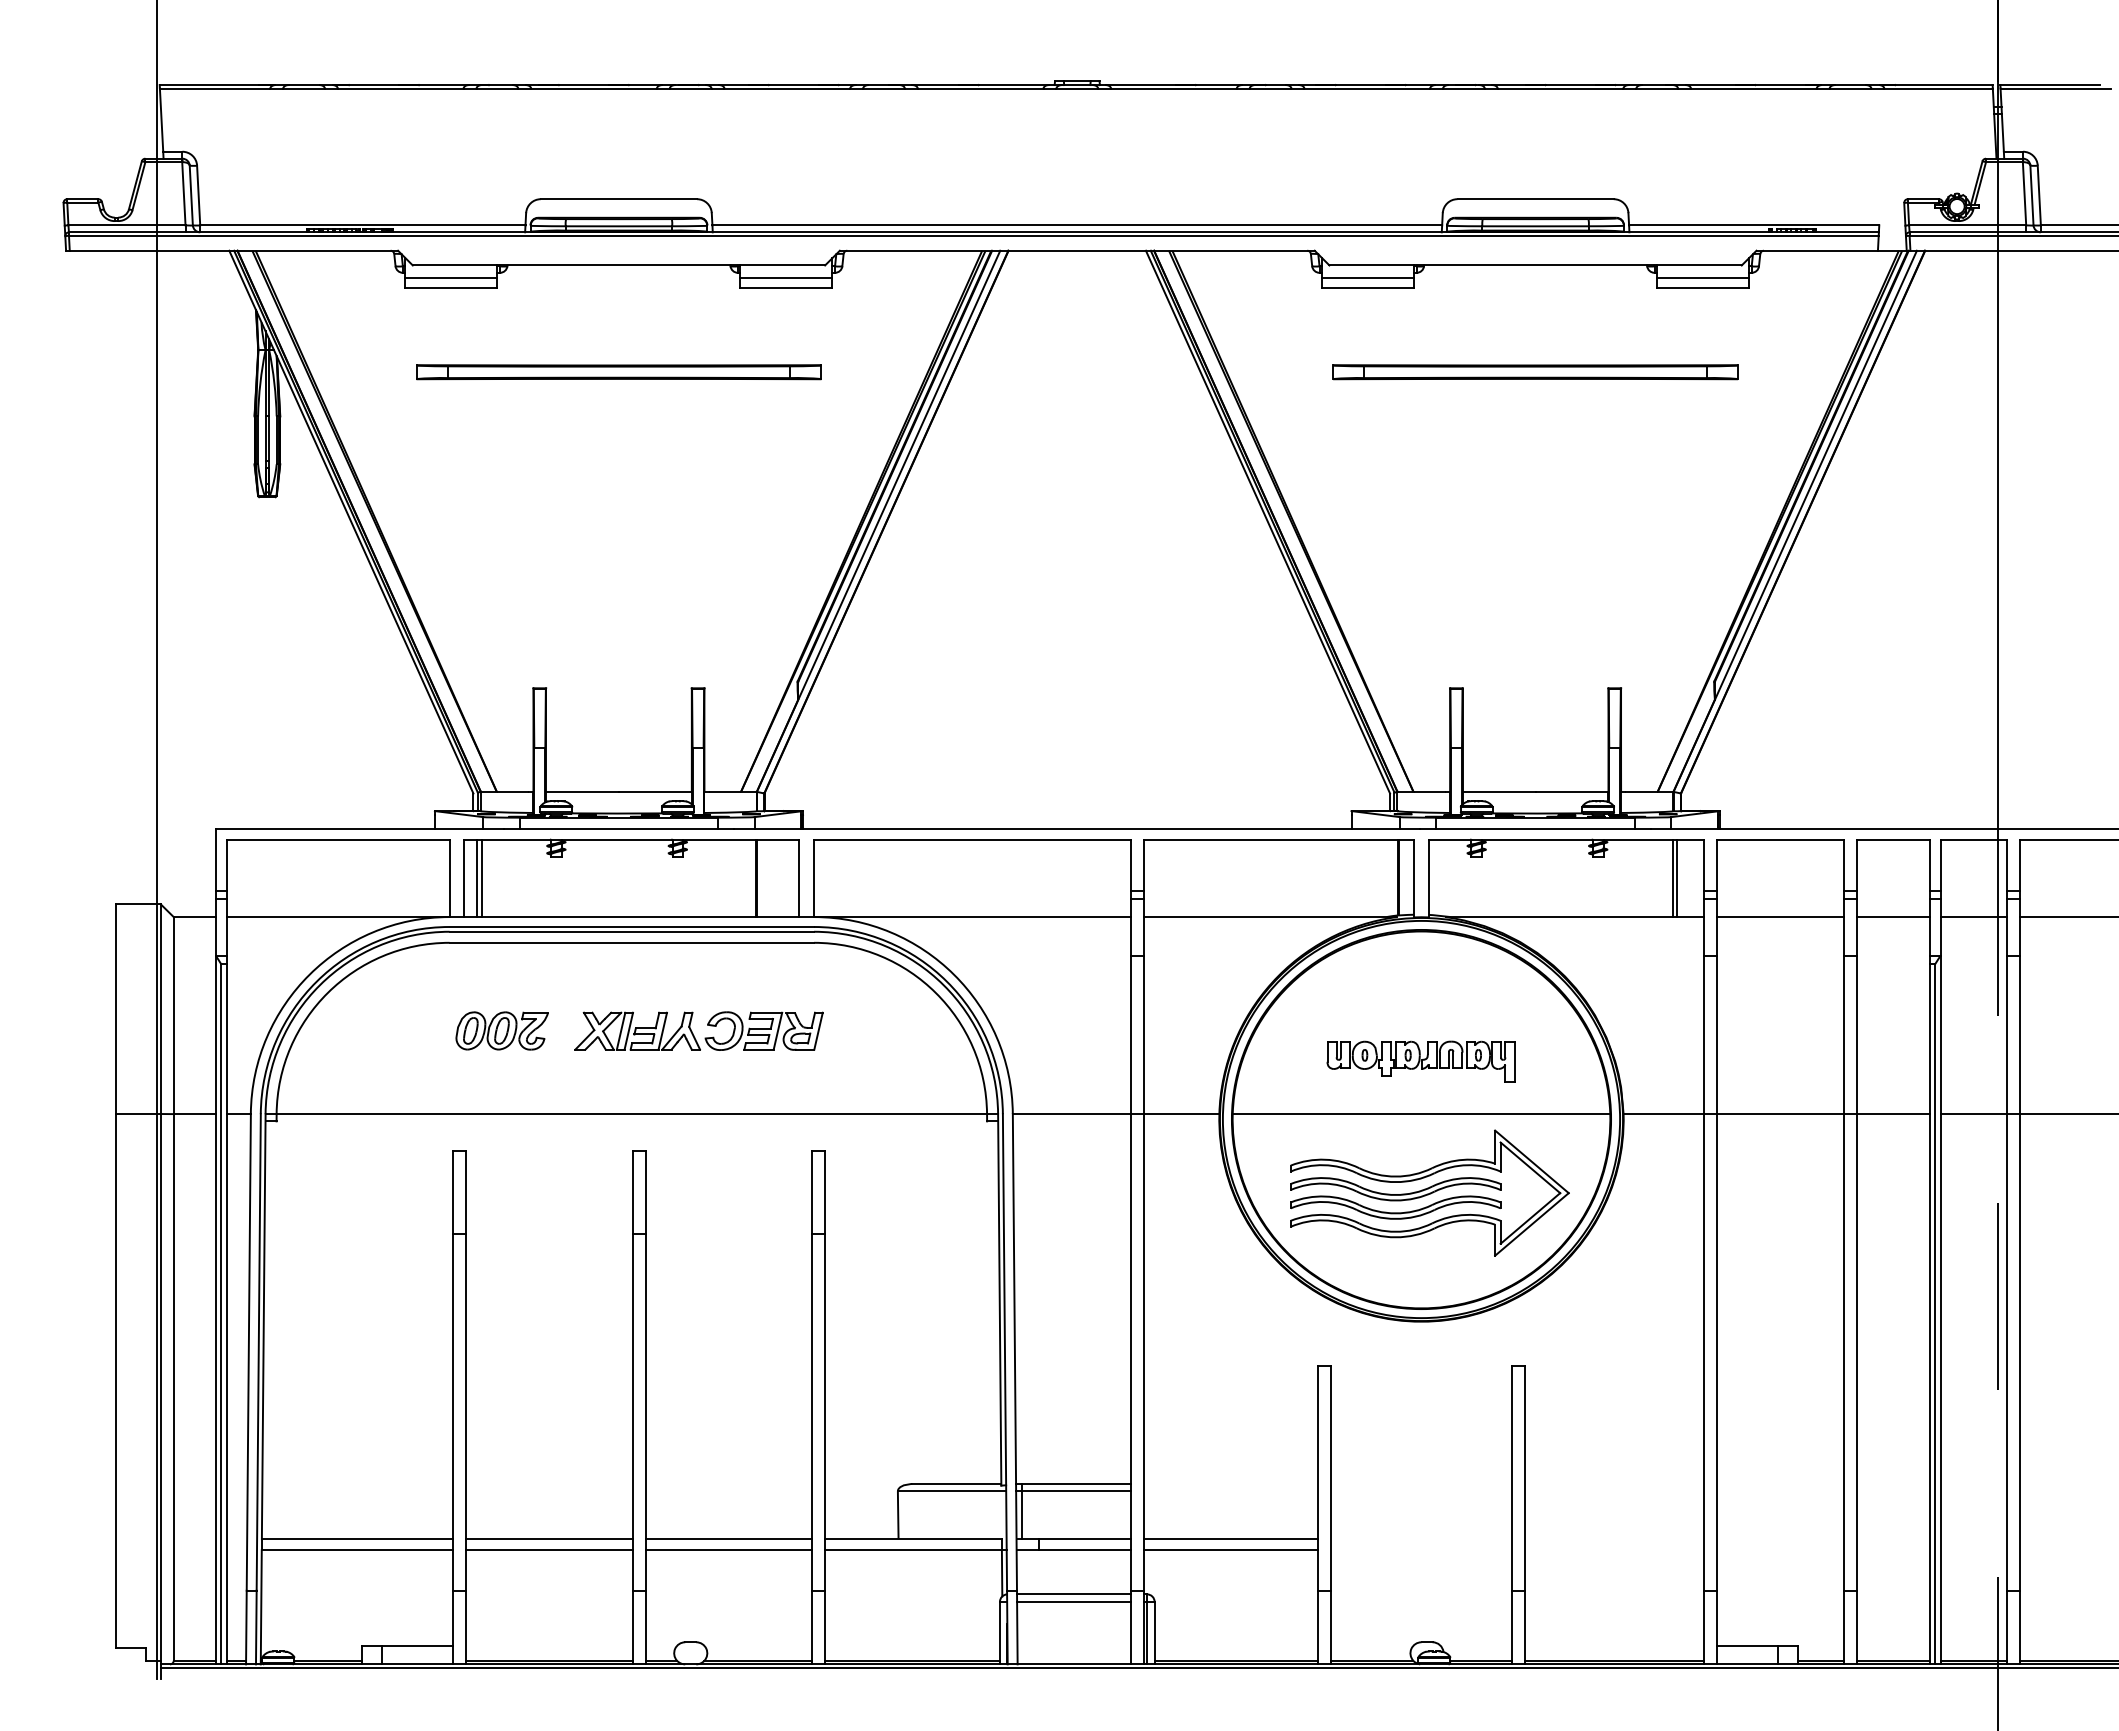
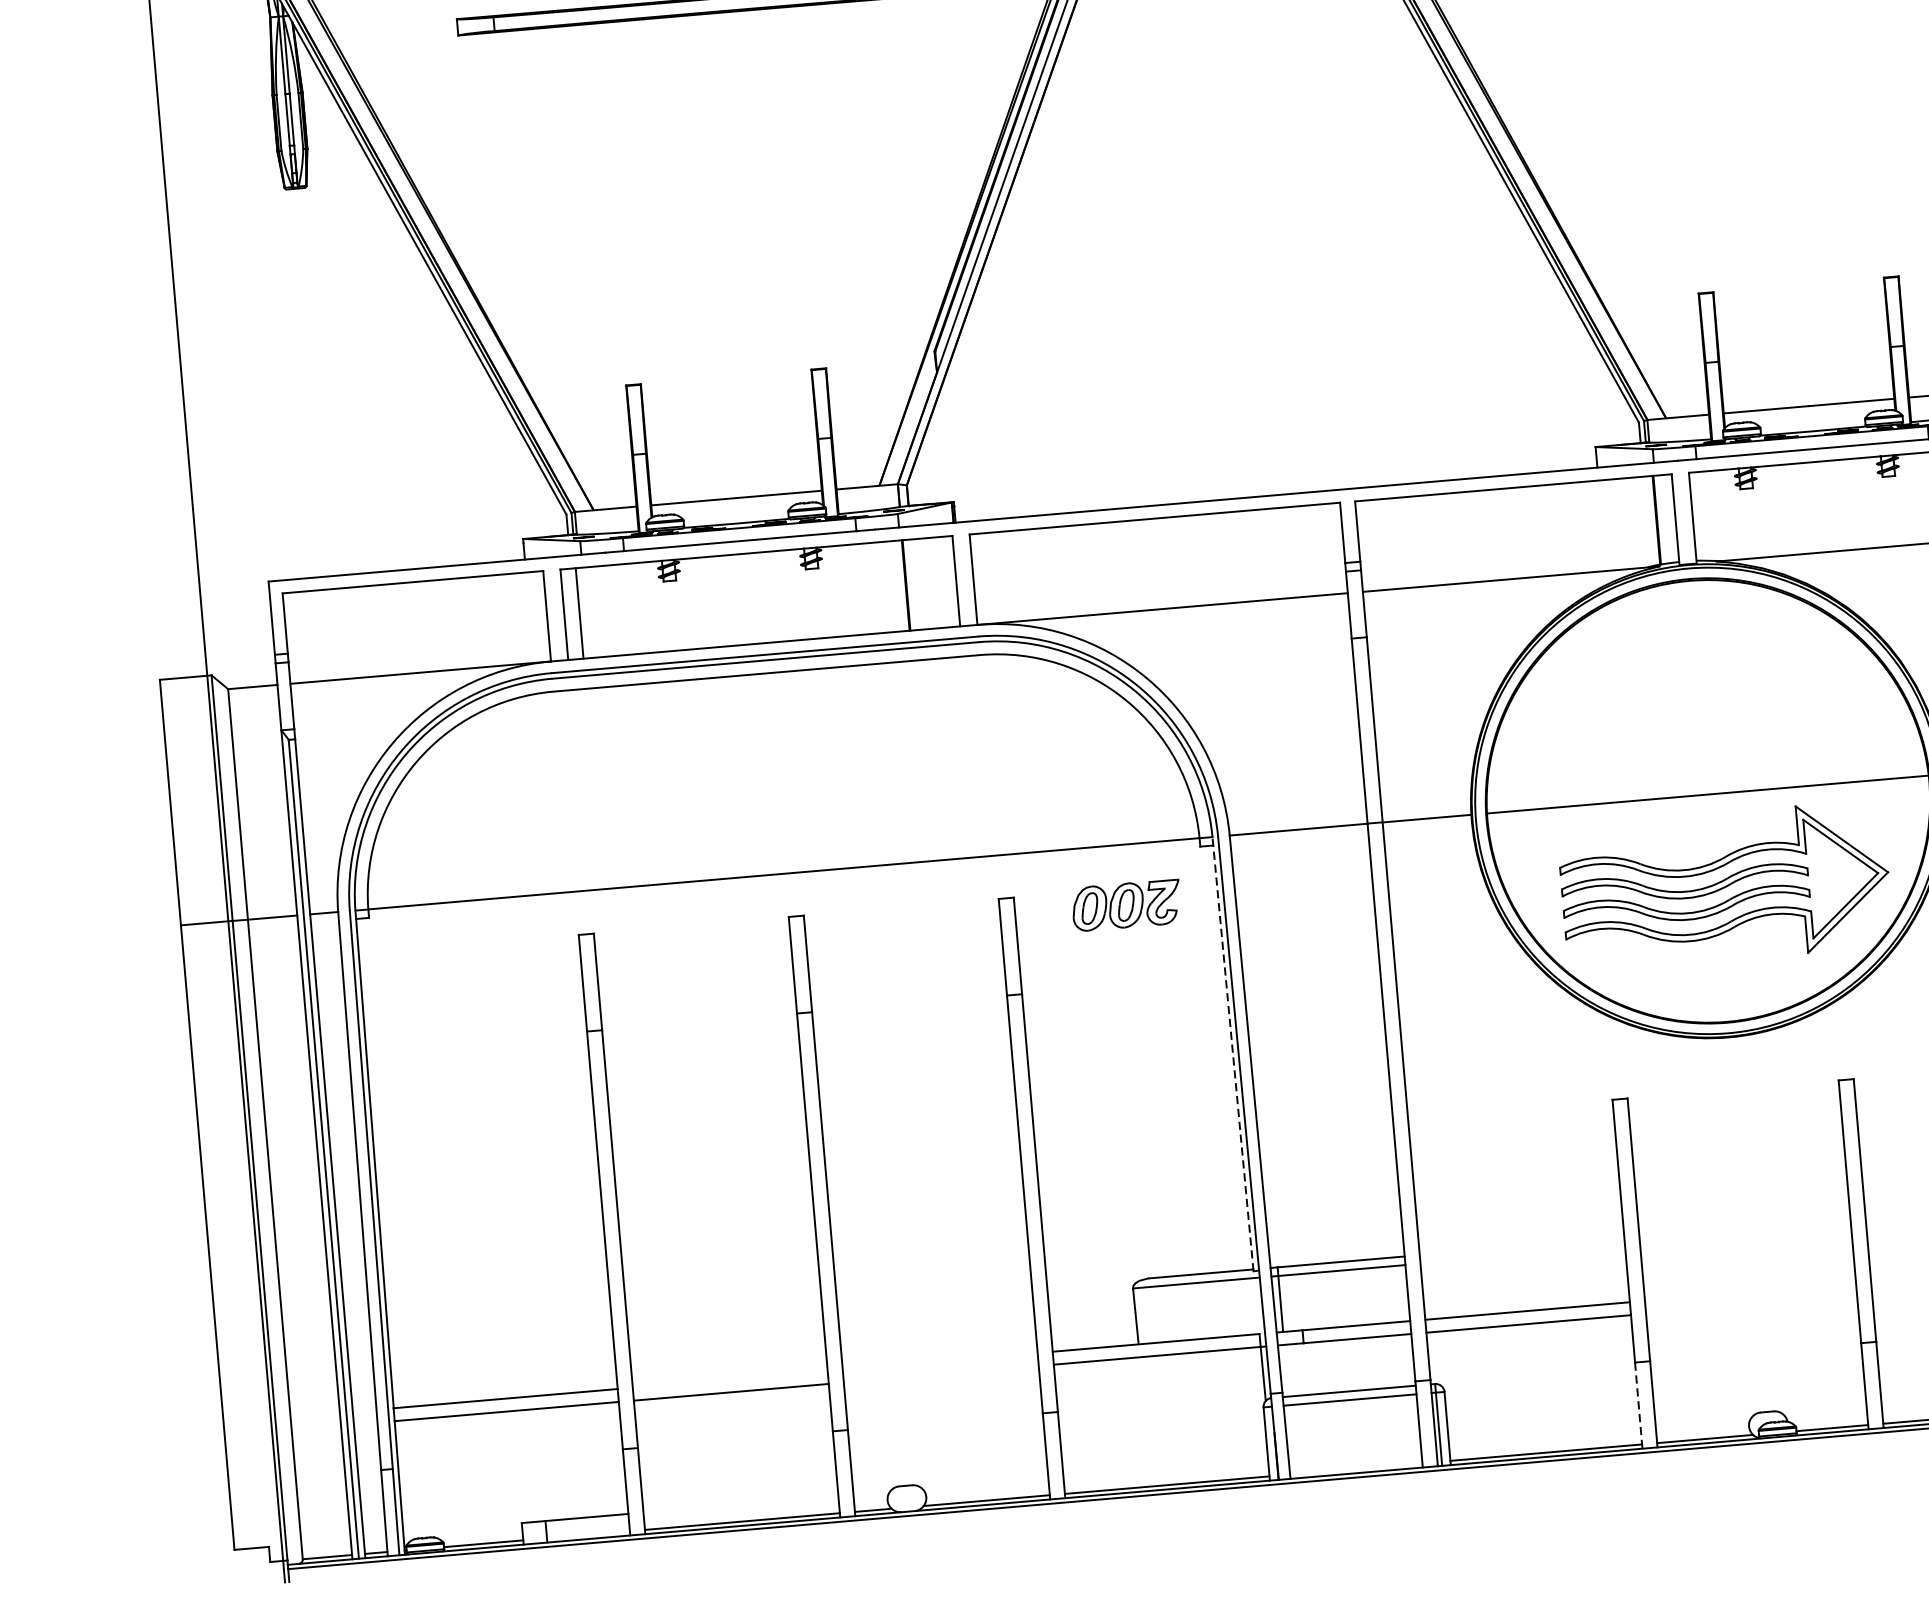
line: (481, 878) -> (584, 613), removed
part: (501, 1030) -> (1125, 905), moved
part: (698, 1030) -> (853, 769), removed
part: (1420, 1061) -> (1701, 733), removed
line: (999, 1299) -> (1232, 1053), solid -> dashed
line: (549, 1539) -> (730, 1379), removed
line: (728, 1539) -> (939, 1361), removed
line: (728, 1550) -> (940, 1374), removed
line: (1318, 1627) -> (1638, 1405), solid -> dashed

